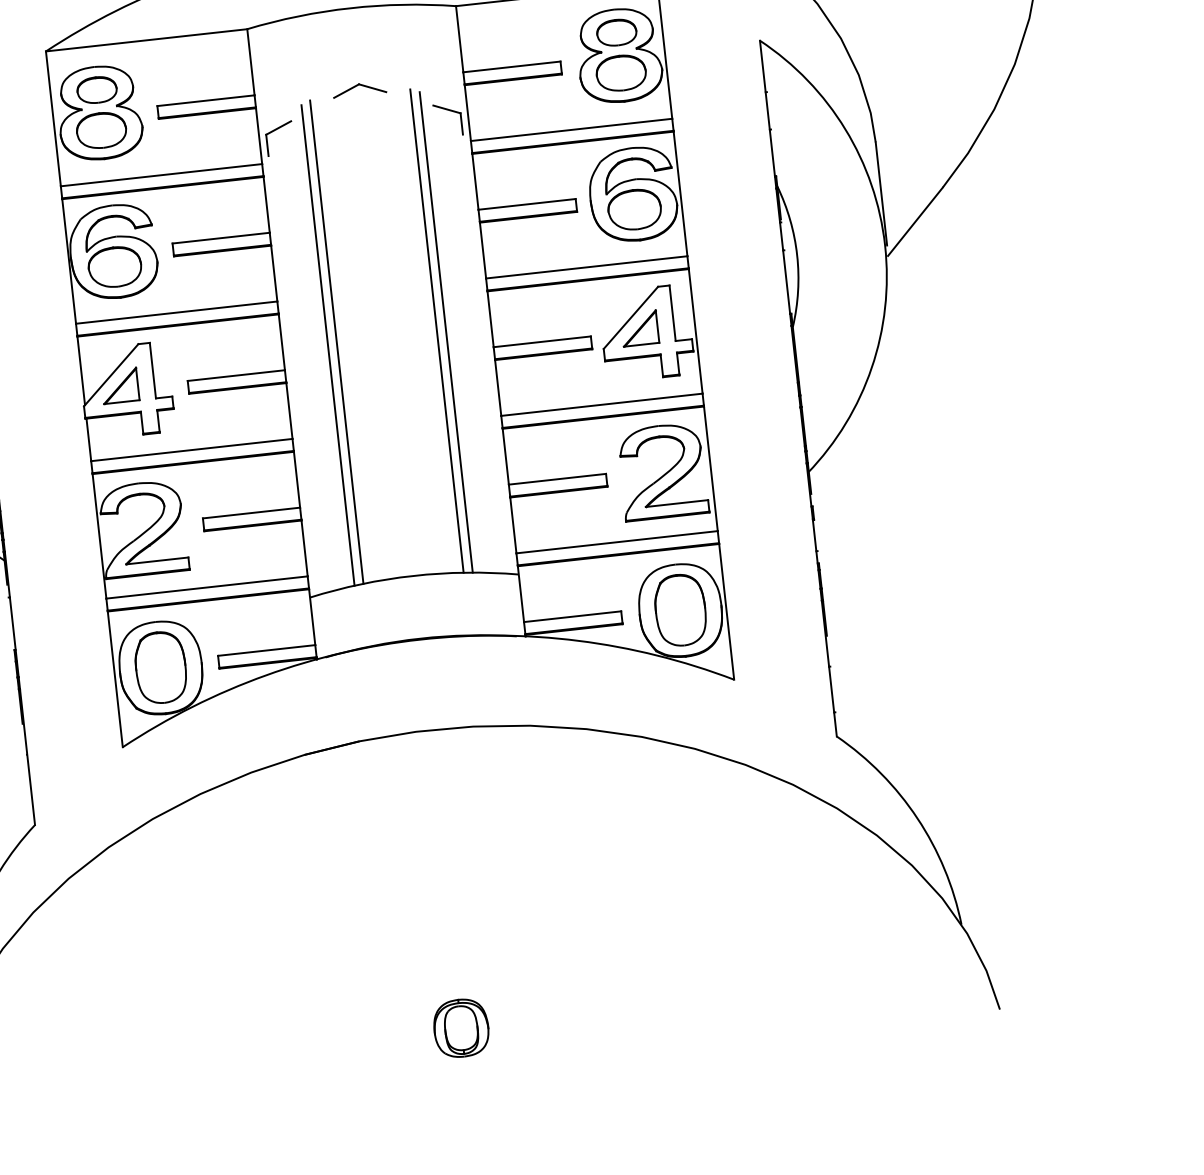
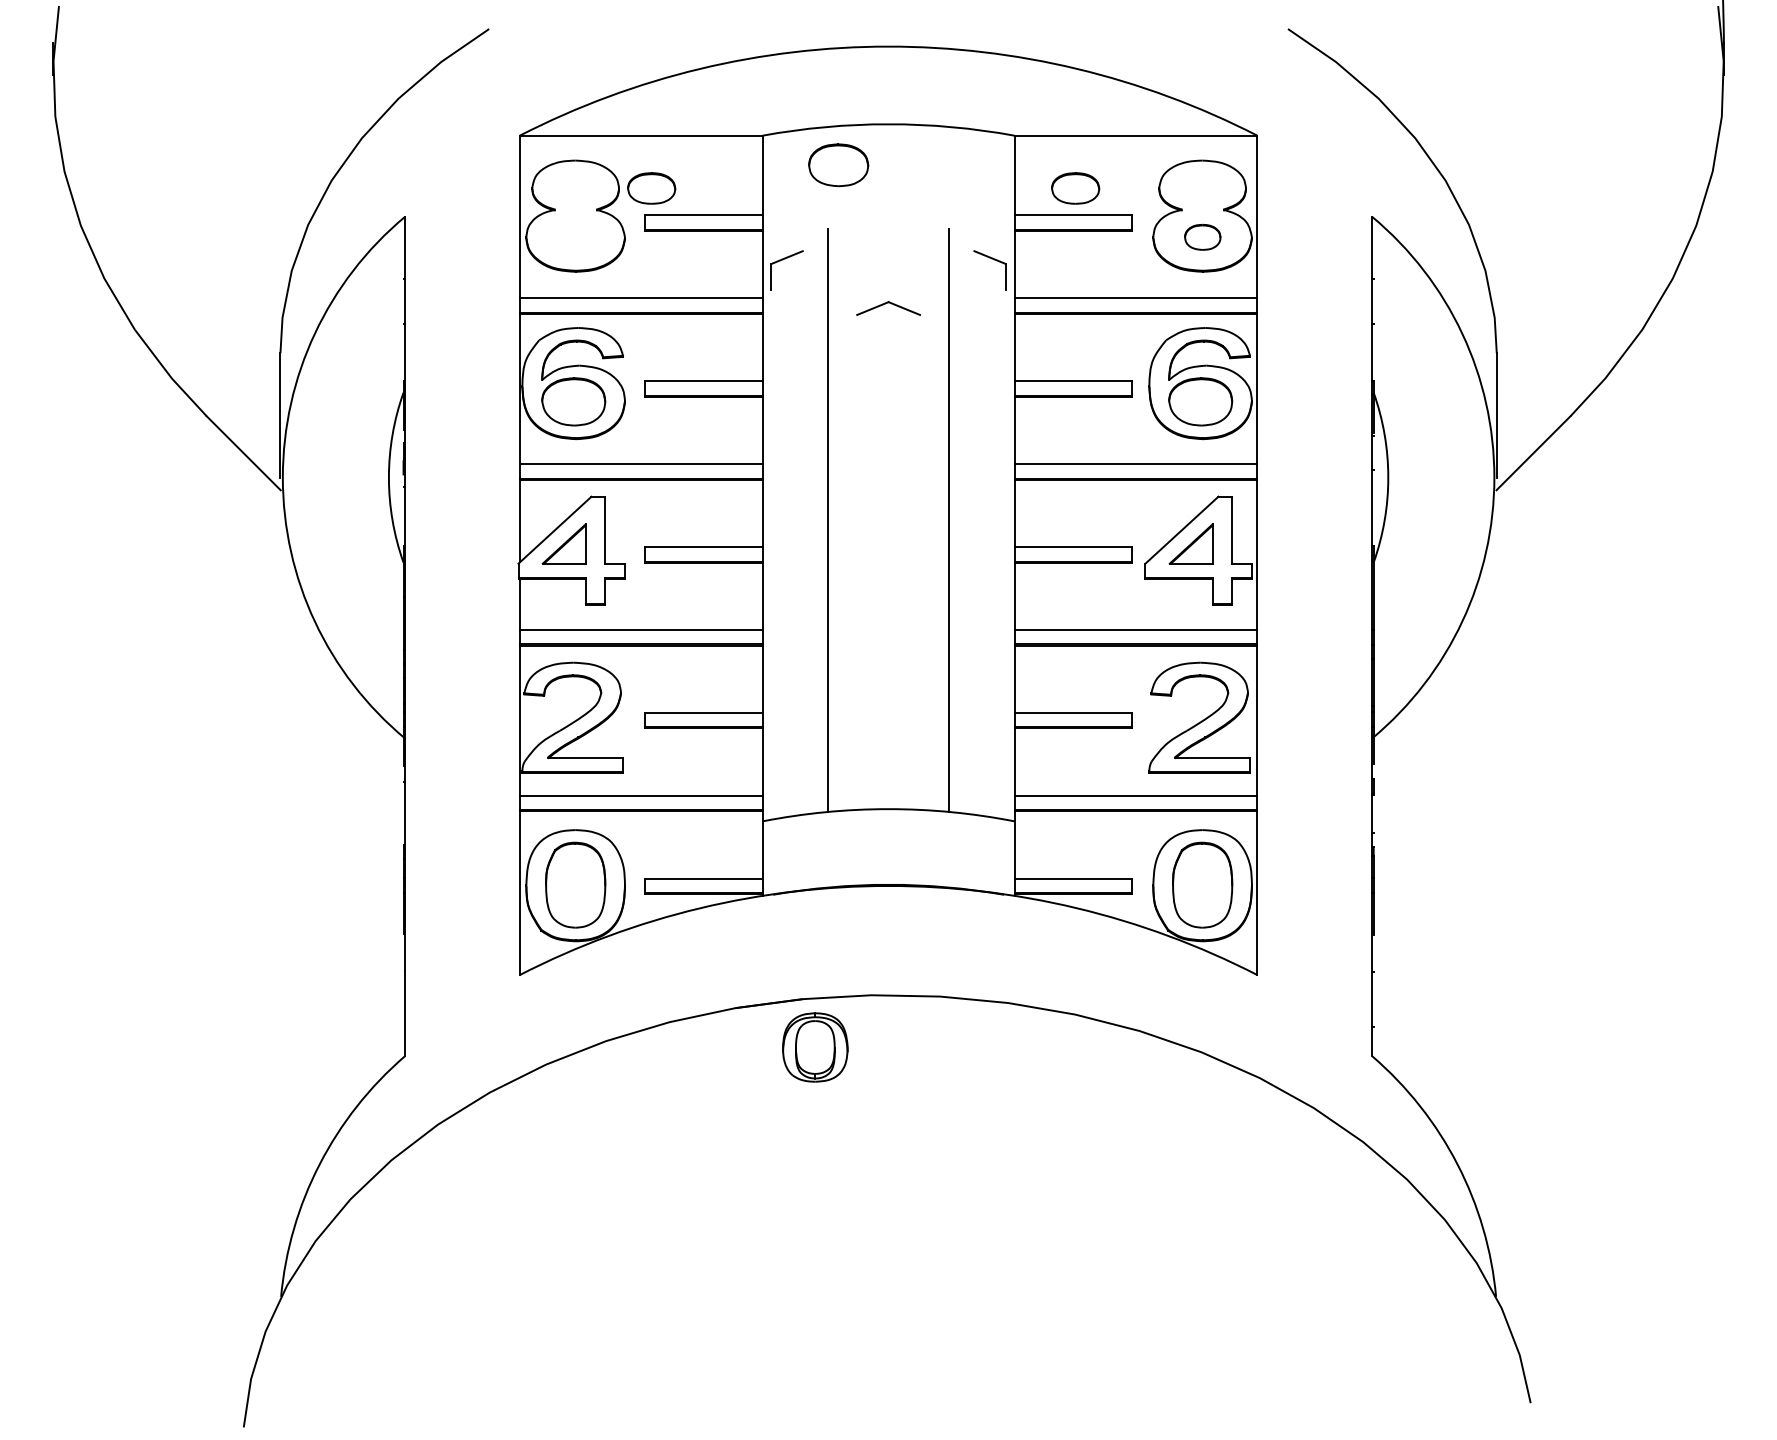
part: (616, 32) -> (1075, 188), moved
part: (621, 73) -> (1202, 237), size x0.6
part: (359, 89) -> (888, 308), moved
part: (96, 90) -> (651, 188), moved
part: (101, 130) -> (838, 165), moved
line: (445, 332) -> (959, 523), removed
line: (328, 345) -> (817, 523), removed
part: (461, 1028) -> (815, 1047), moved

